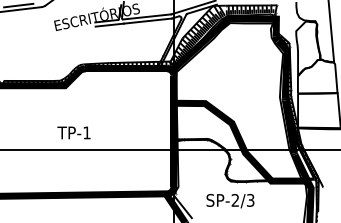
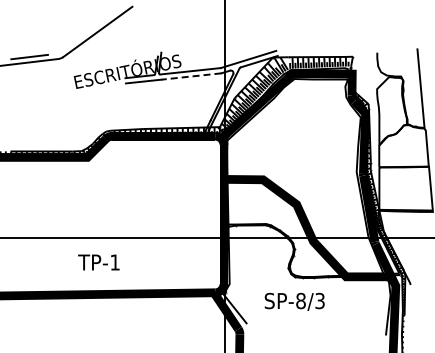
line: (147, 21) -> (190, 76), solid -> dashed
text: (73, 132) -> (98, 262), moved
text: (235, 200) -> (300, 301), SP-2/3 -> SP-8/3

